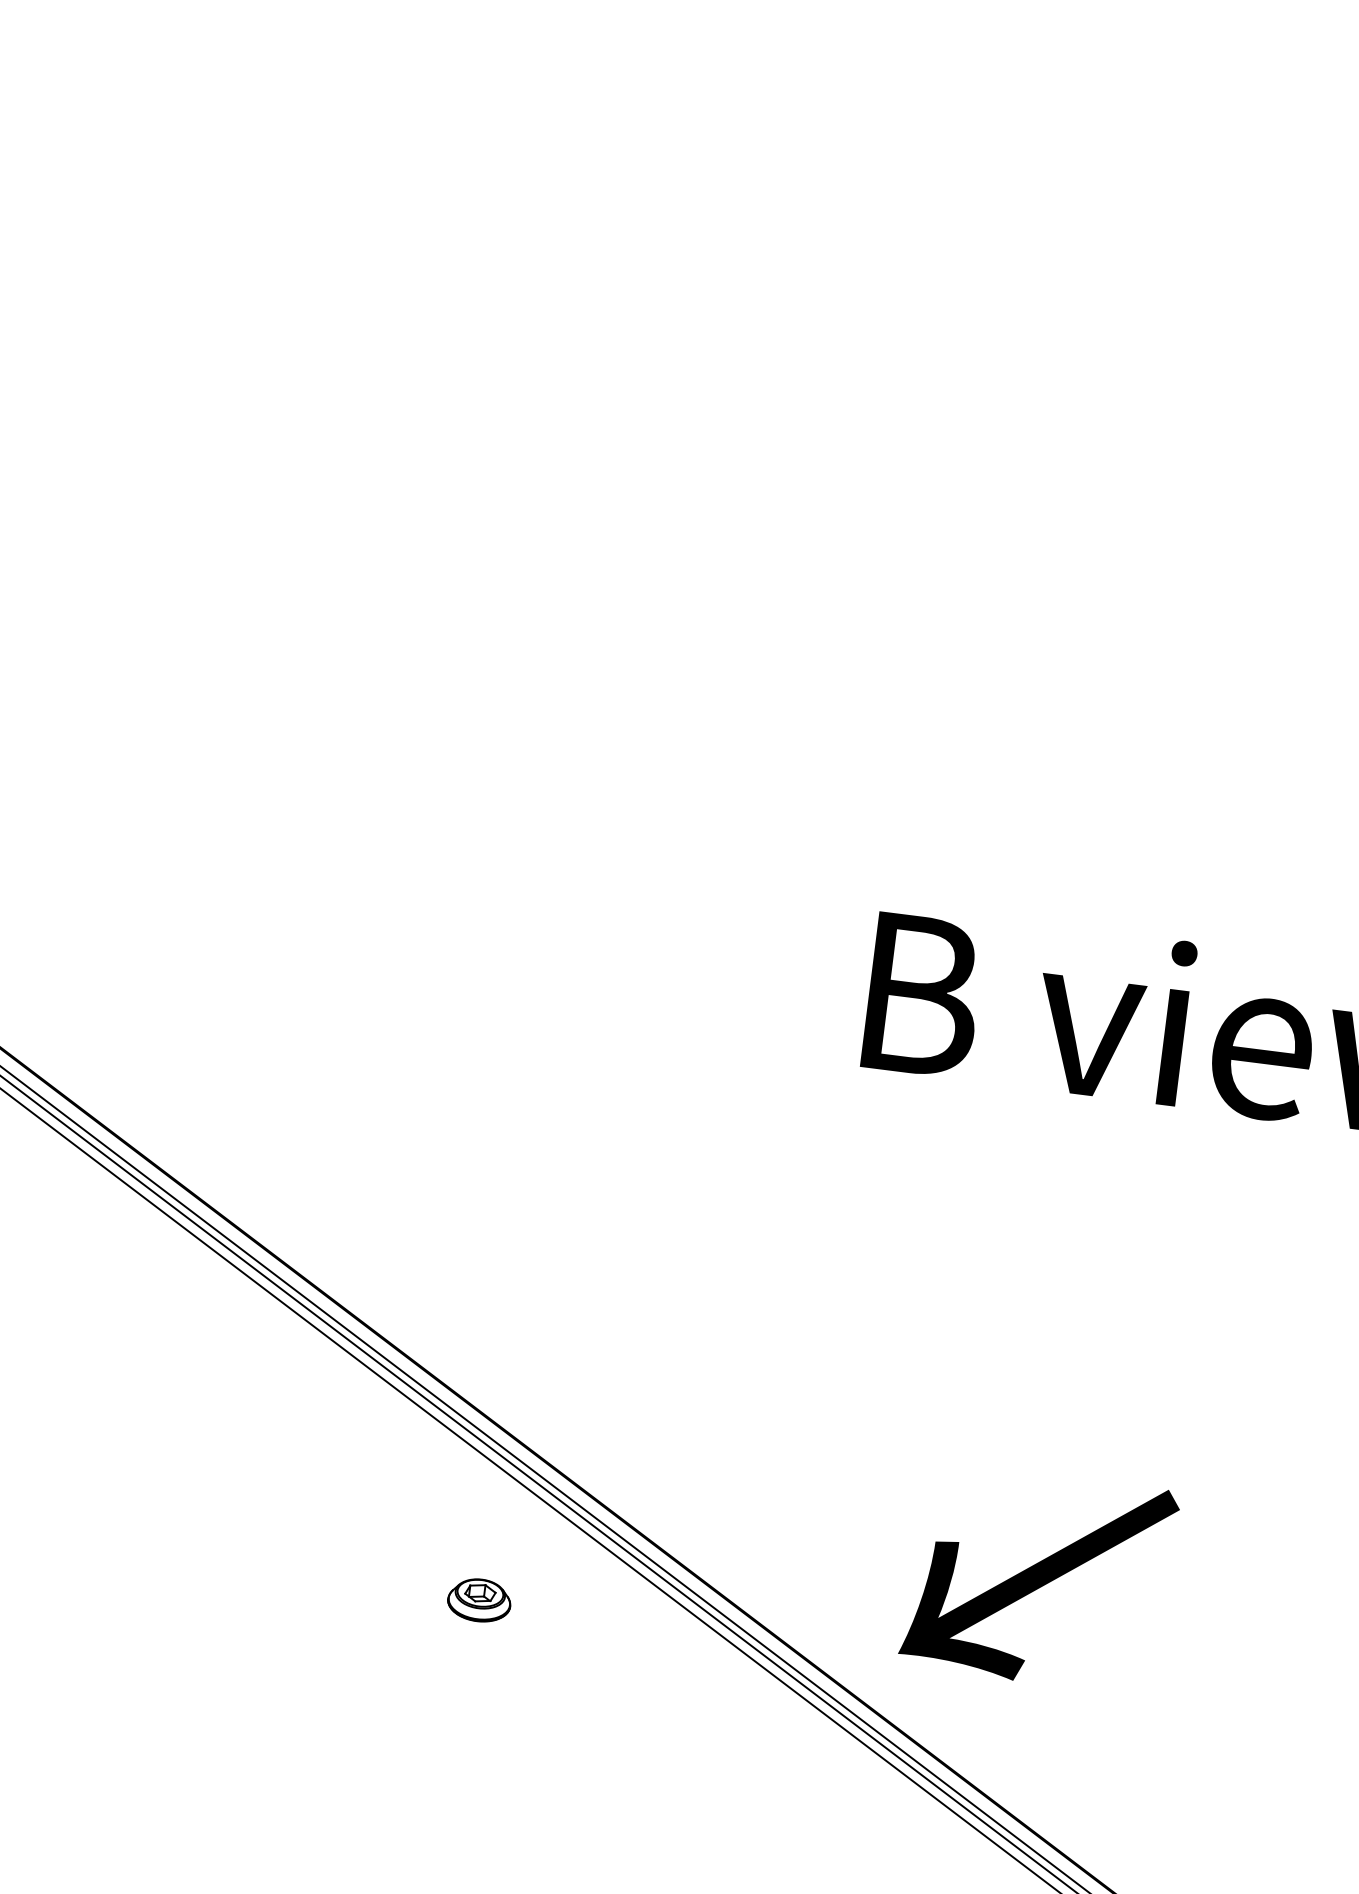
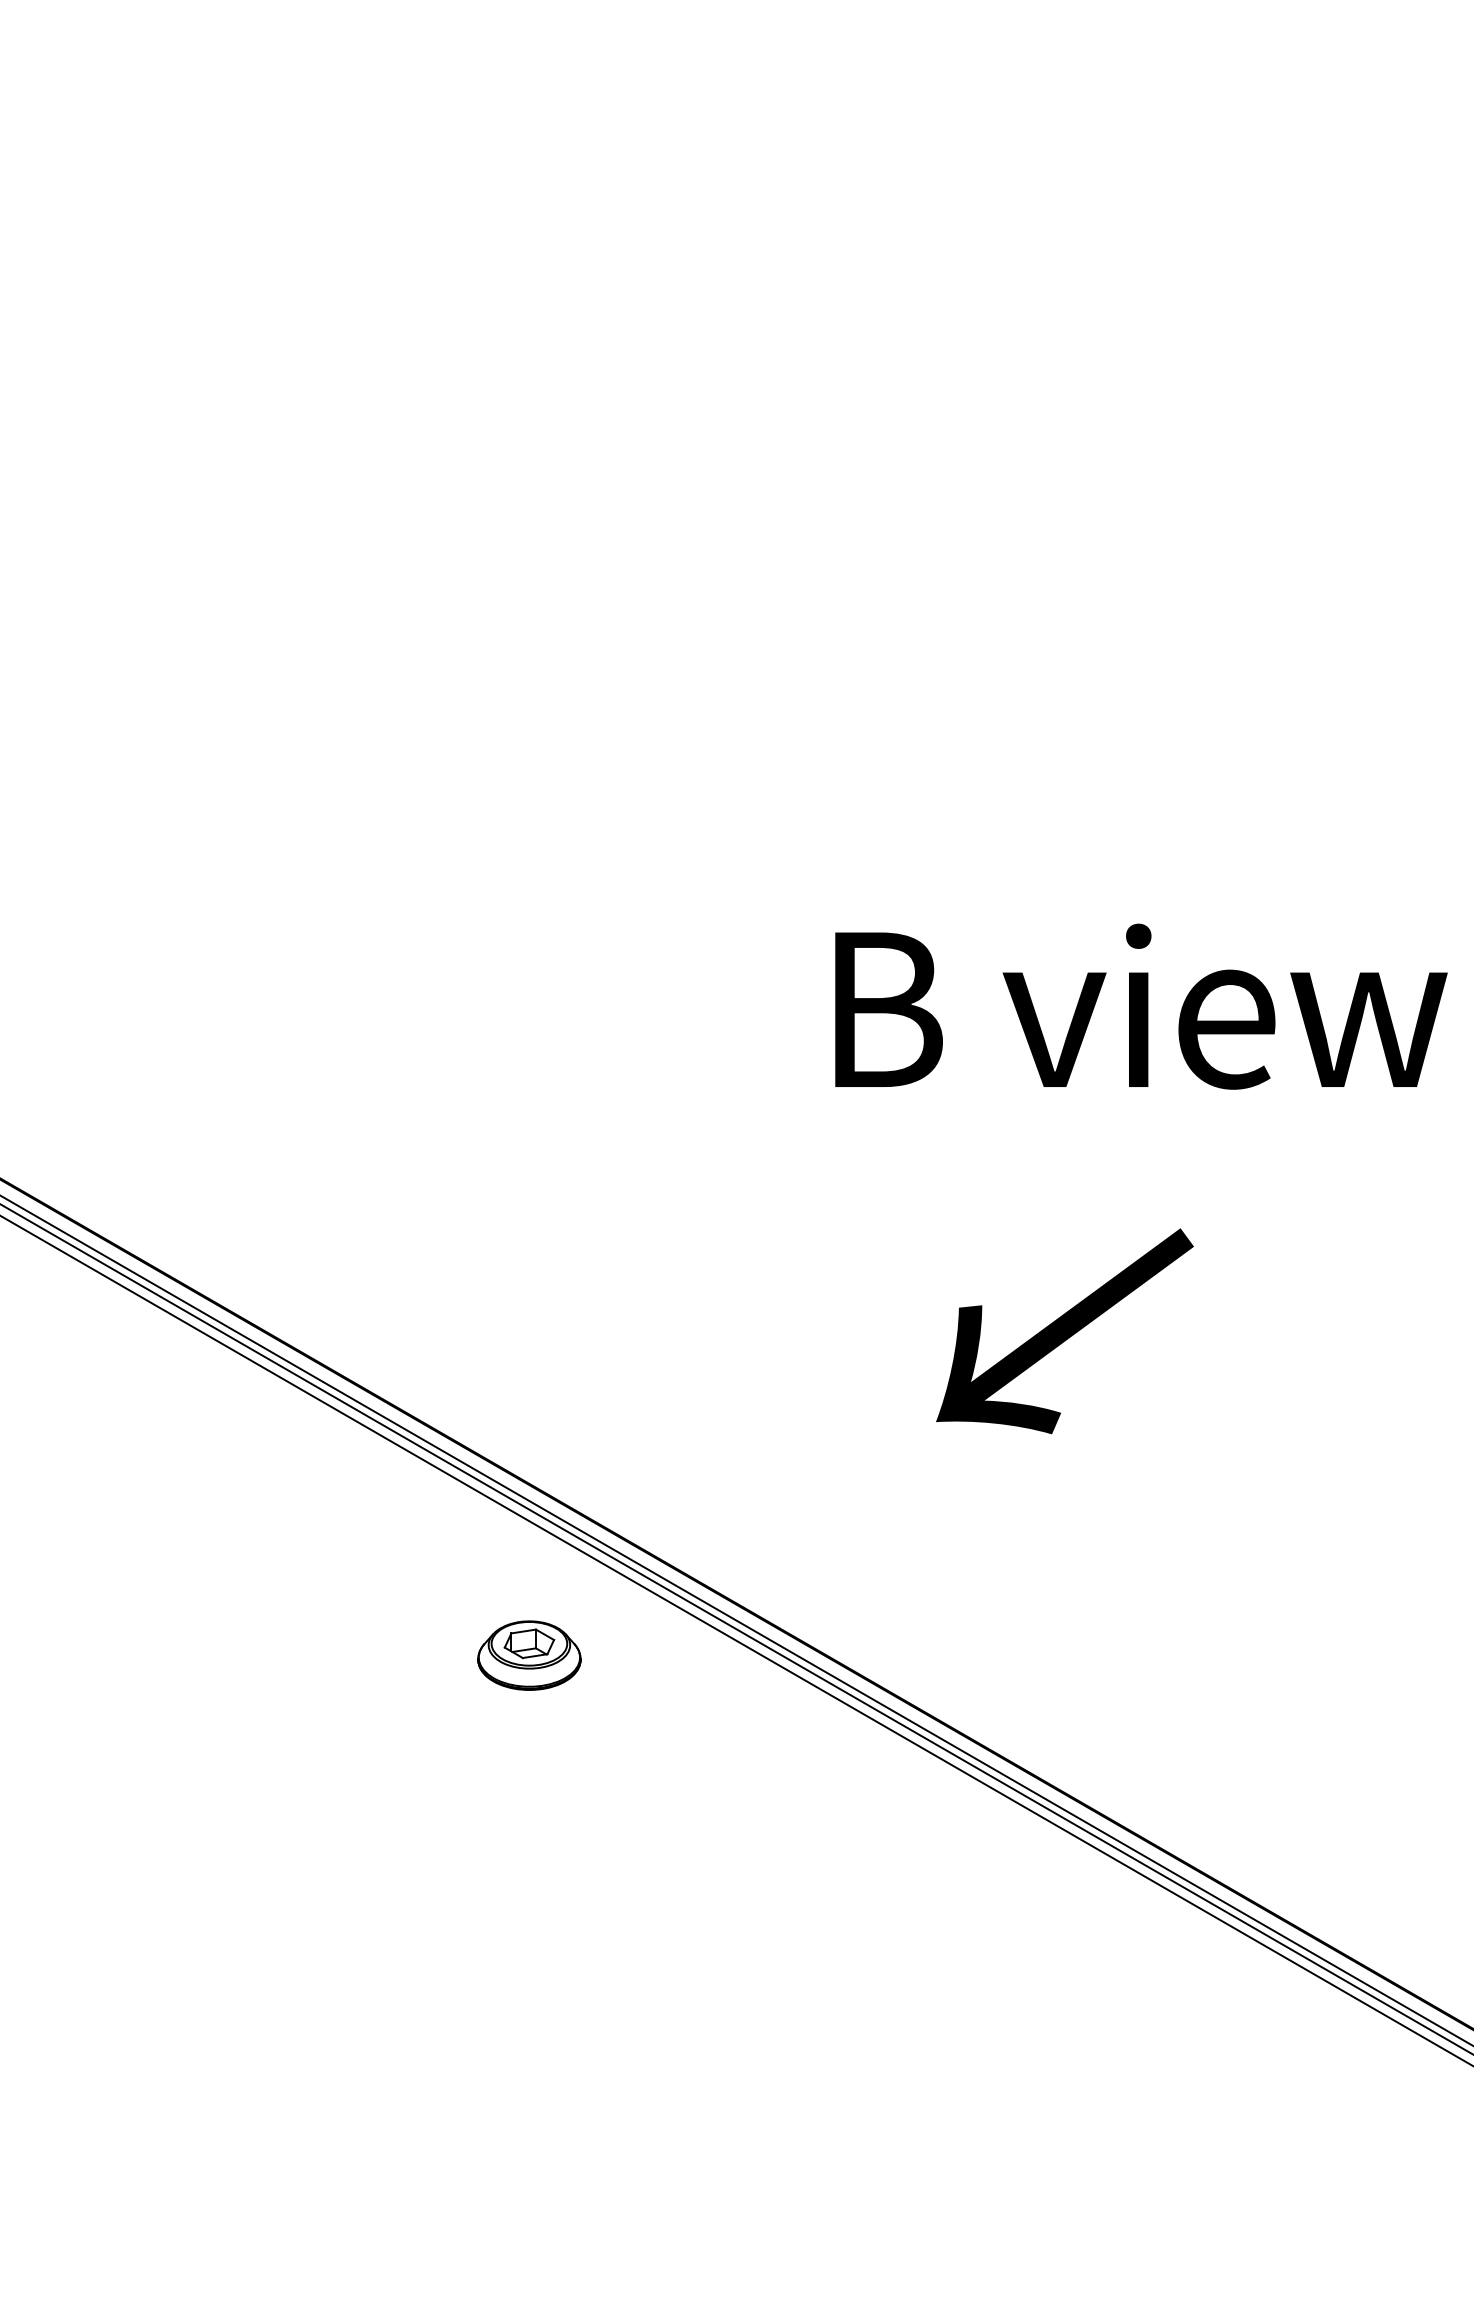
text: (1038, 1578) -> (1064, 1331), moved
part: (479, 1600) -> (529, 1655), size x1.67

